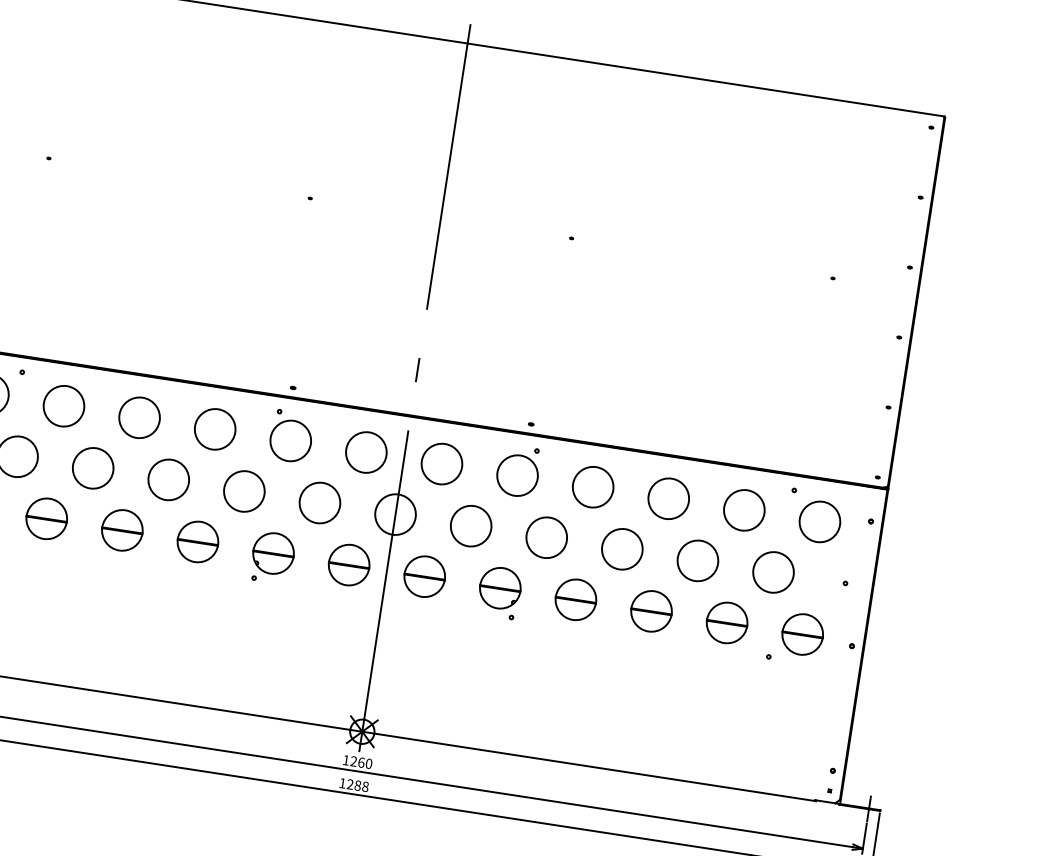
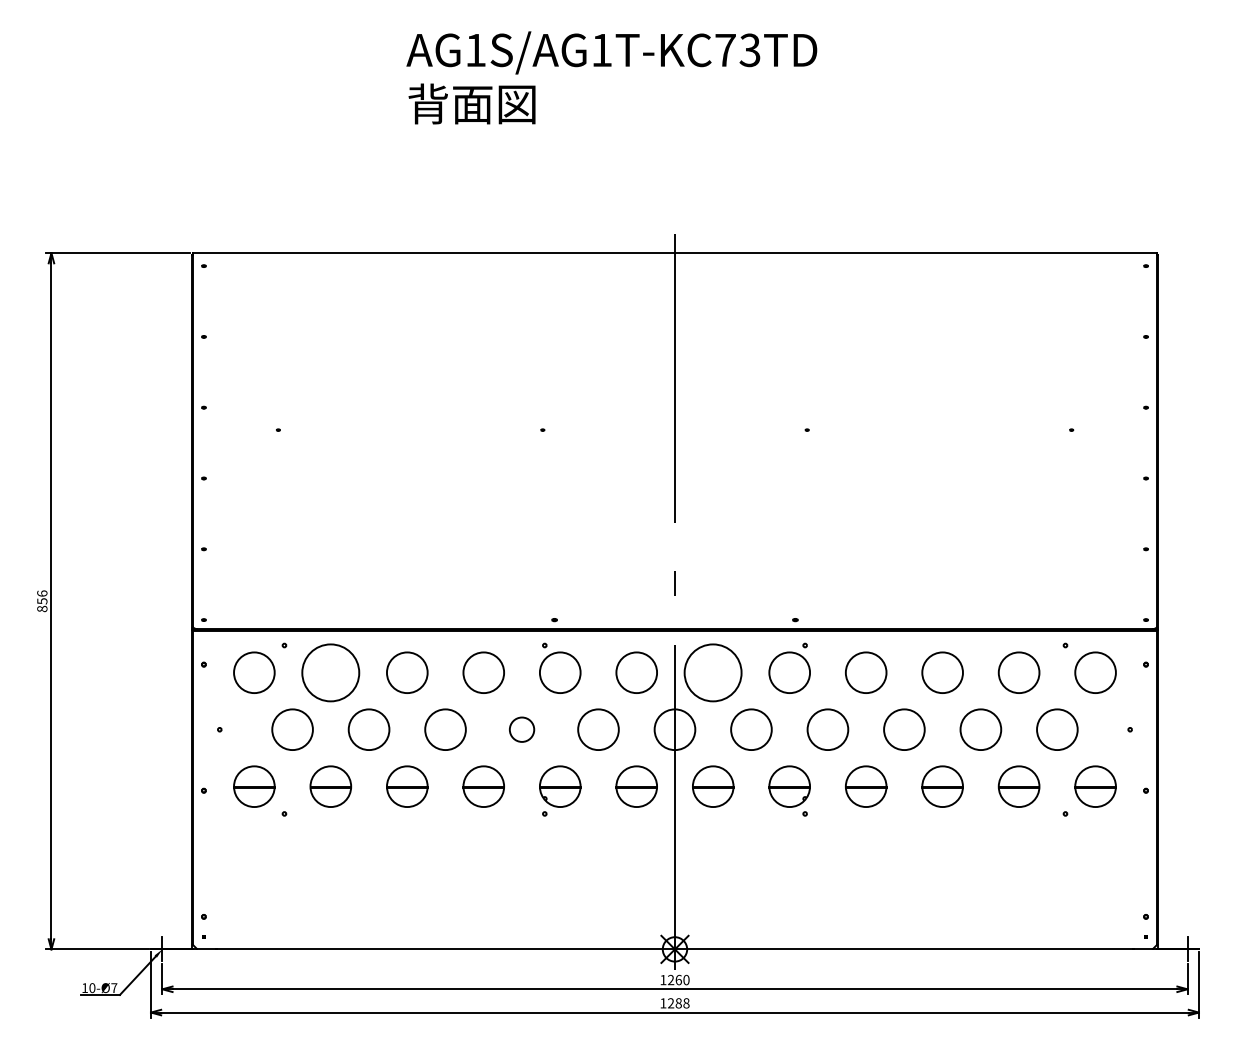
circle: (63, 405) -> (330, 672), size x1.4
circle: (442, 463) -> (713, 672), size x1.4
circle: (243, 491) -> (521, 729), size x0.6

